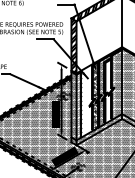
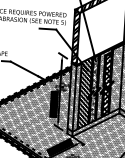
hatch: (107, 91) -> (106, 84), added
hatch: (86, 101) -> (84, 93), added

